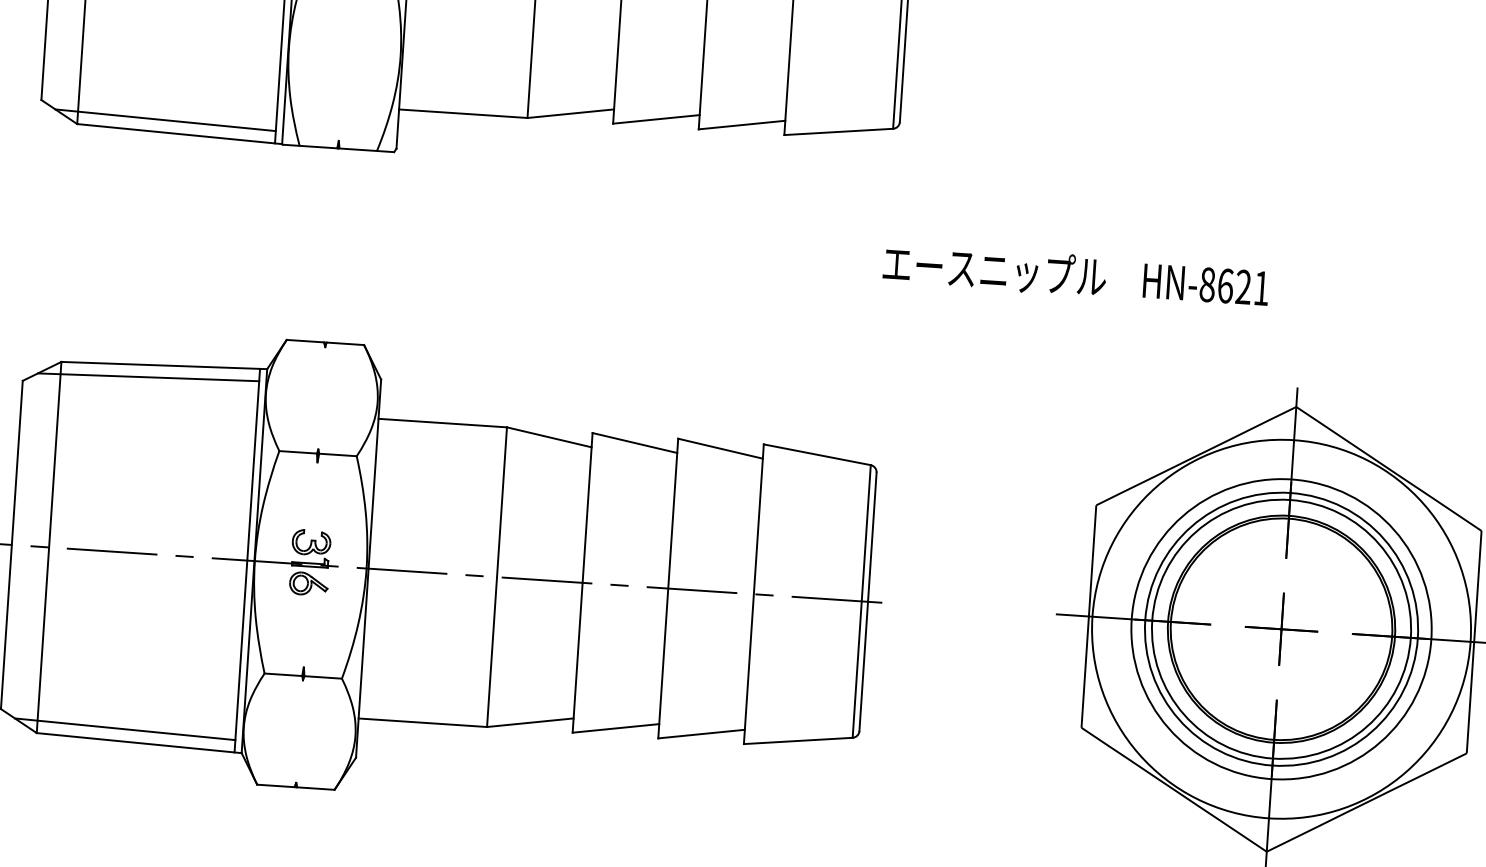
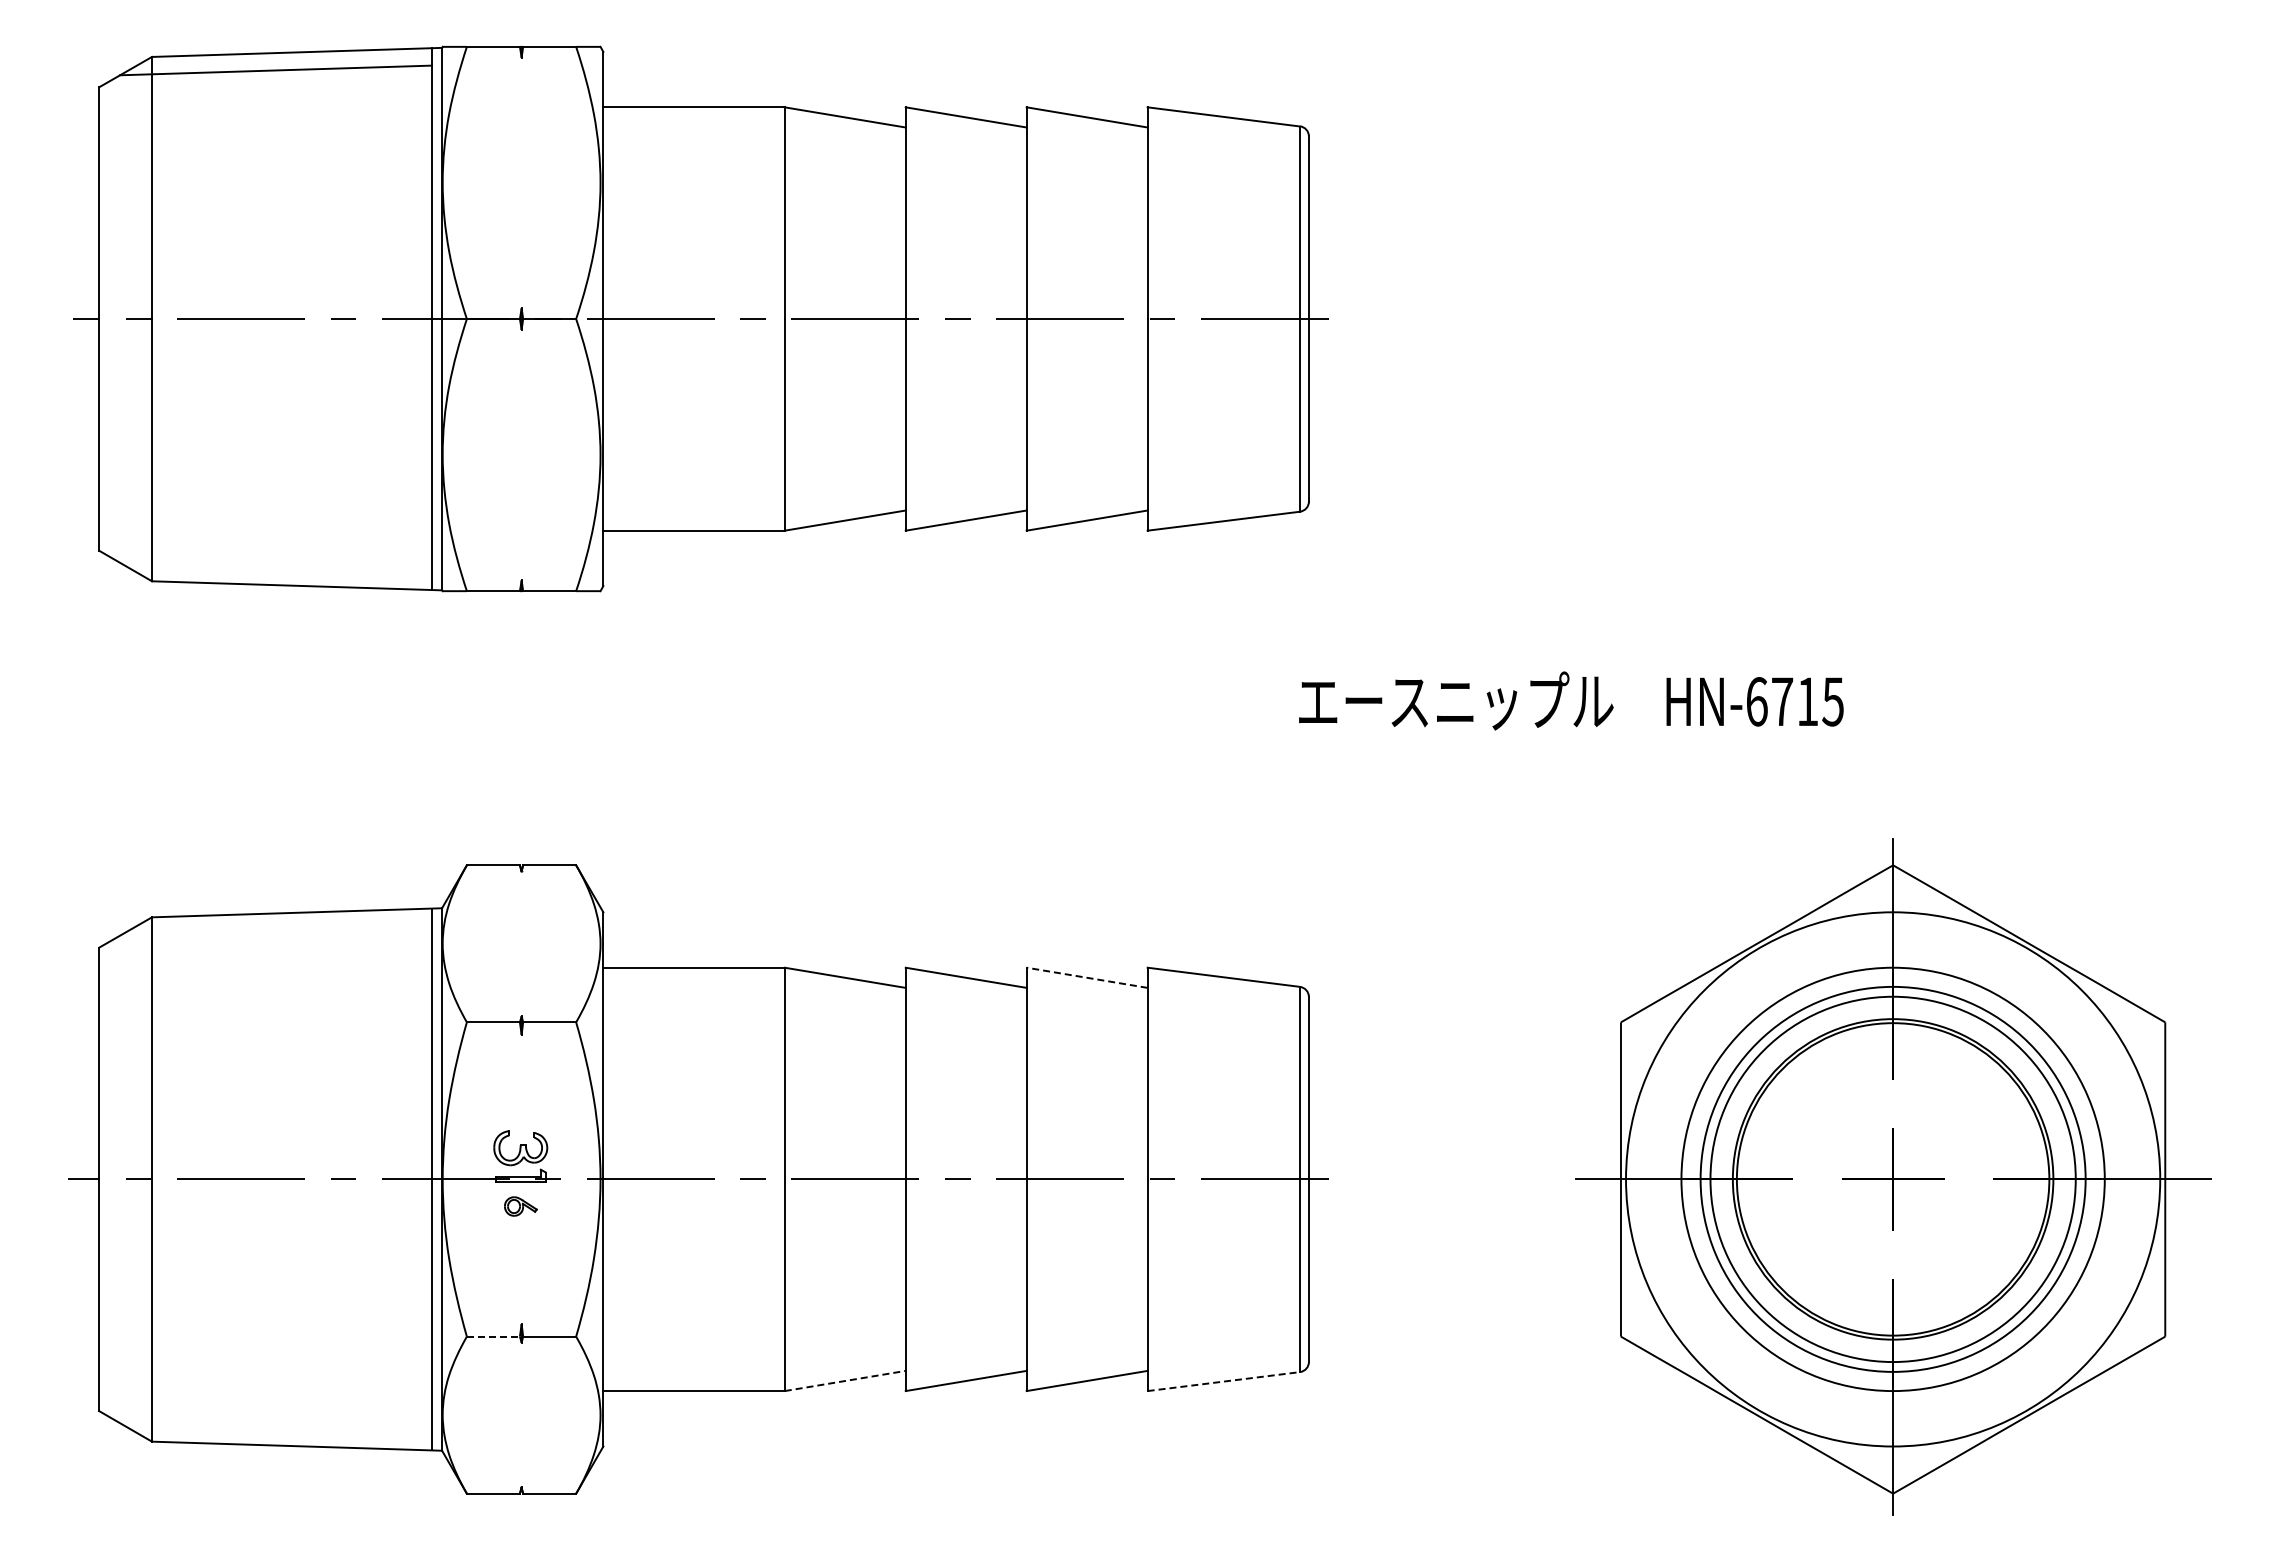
line: (165, 120) -> (275, 567), removed
text: (1234, 286) -> (1794, 701), HN-8621 -> HN-6715
line: (148, 377) -> (275, 930), removed
line: (720, 448) -> (1086, 977), solid -> dashed
part: (308, 583) -> (520, 1206), size x0.6
line: (283, 674) -> (493, 1336), solid -> dashed
line: (530, 722) -> (845, 1380), solid -> dashed
line: (124, 729) -> (275, 1428), removed
line: (798, 740) -> (1223, 1381), solid -> dashed

